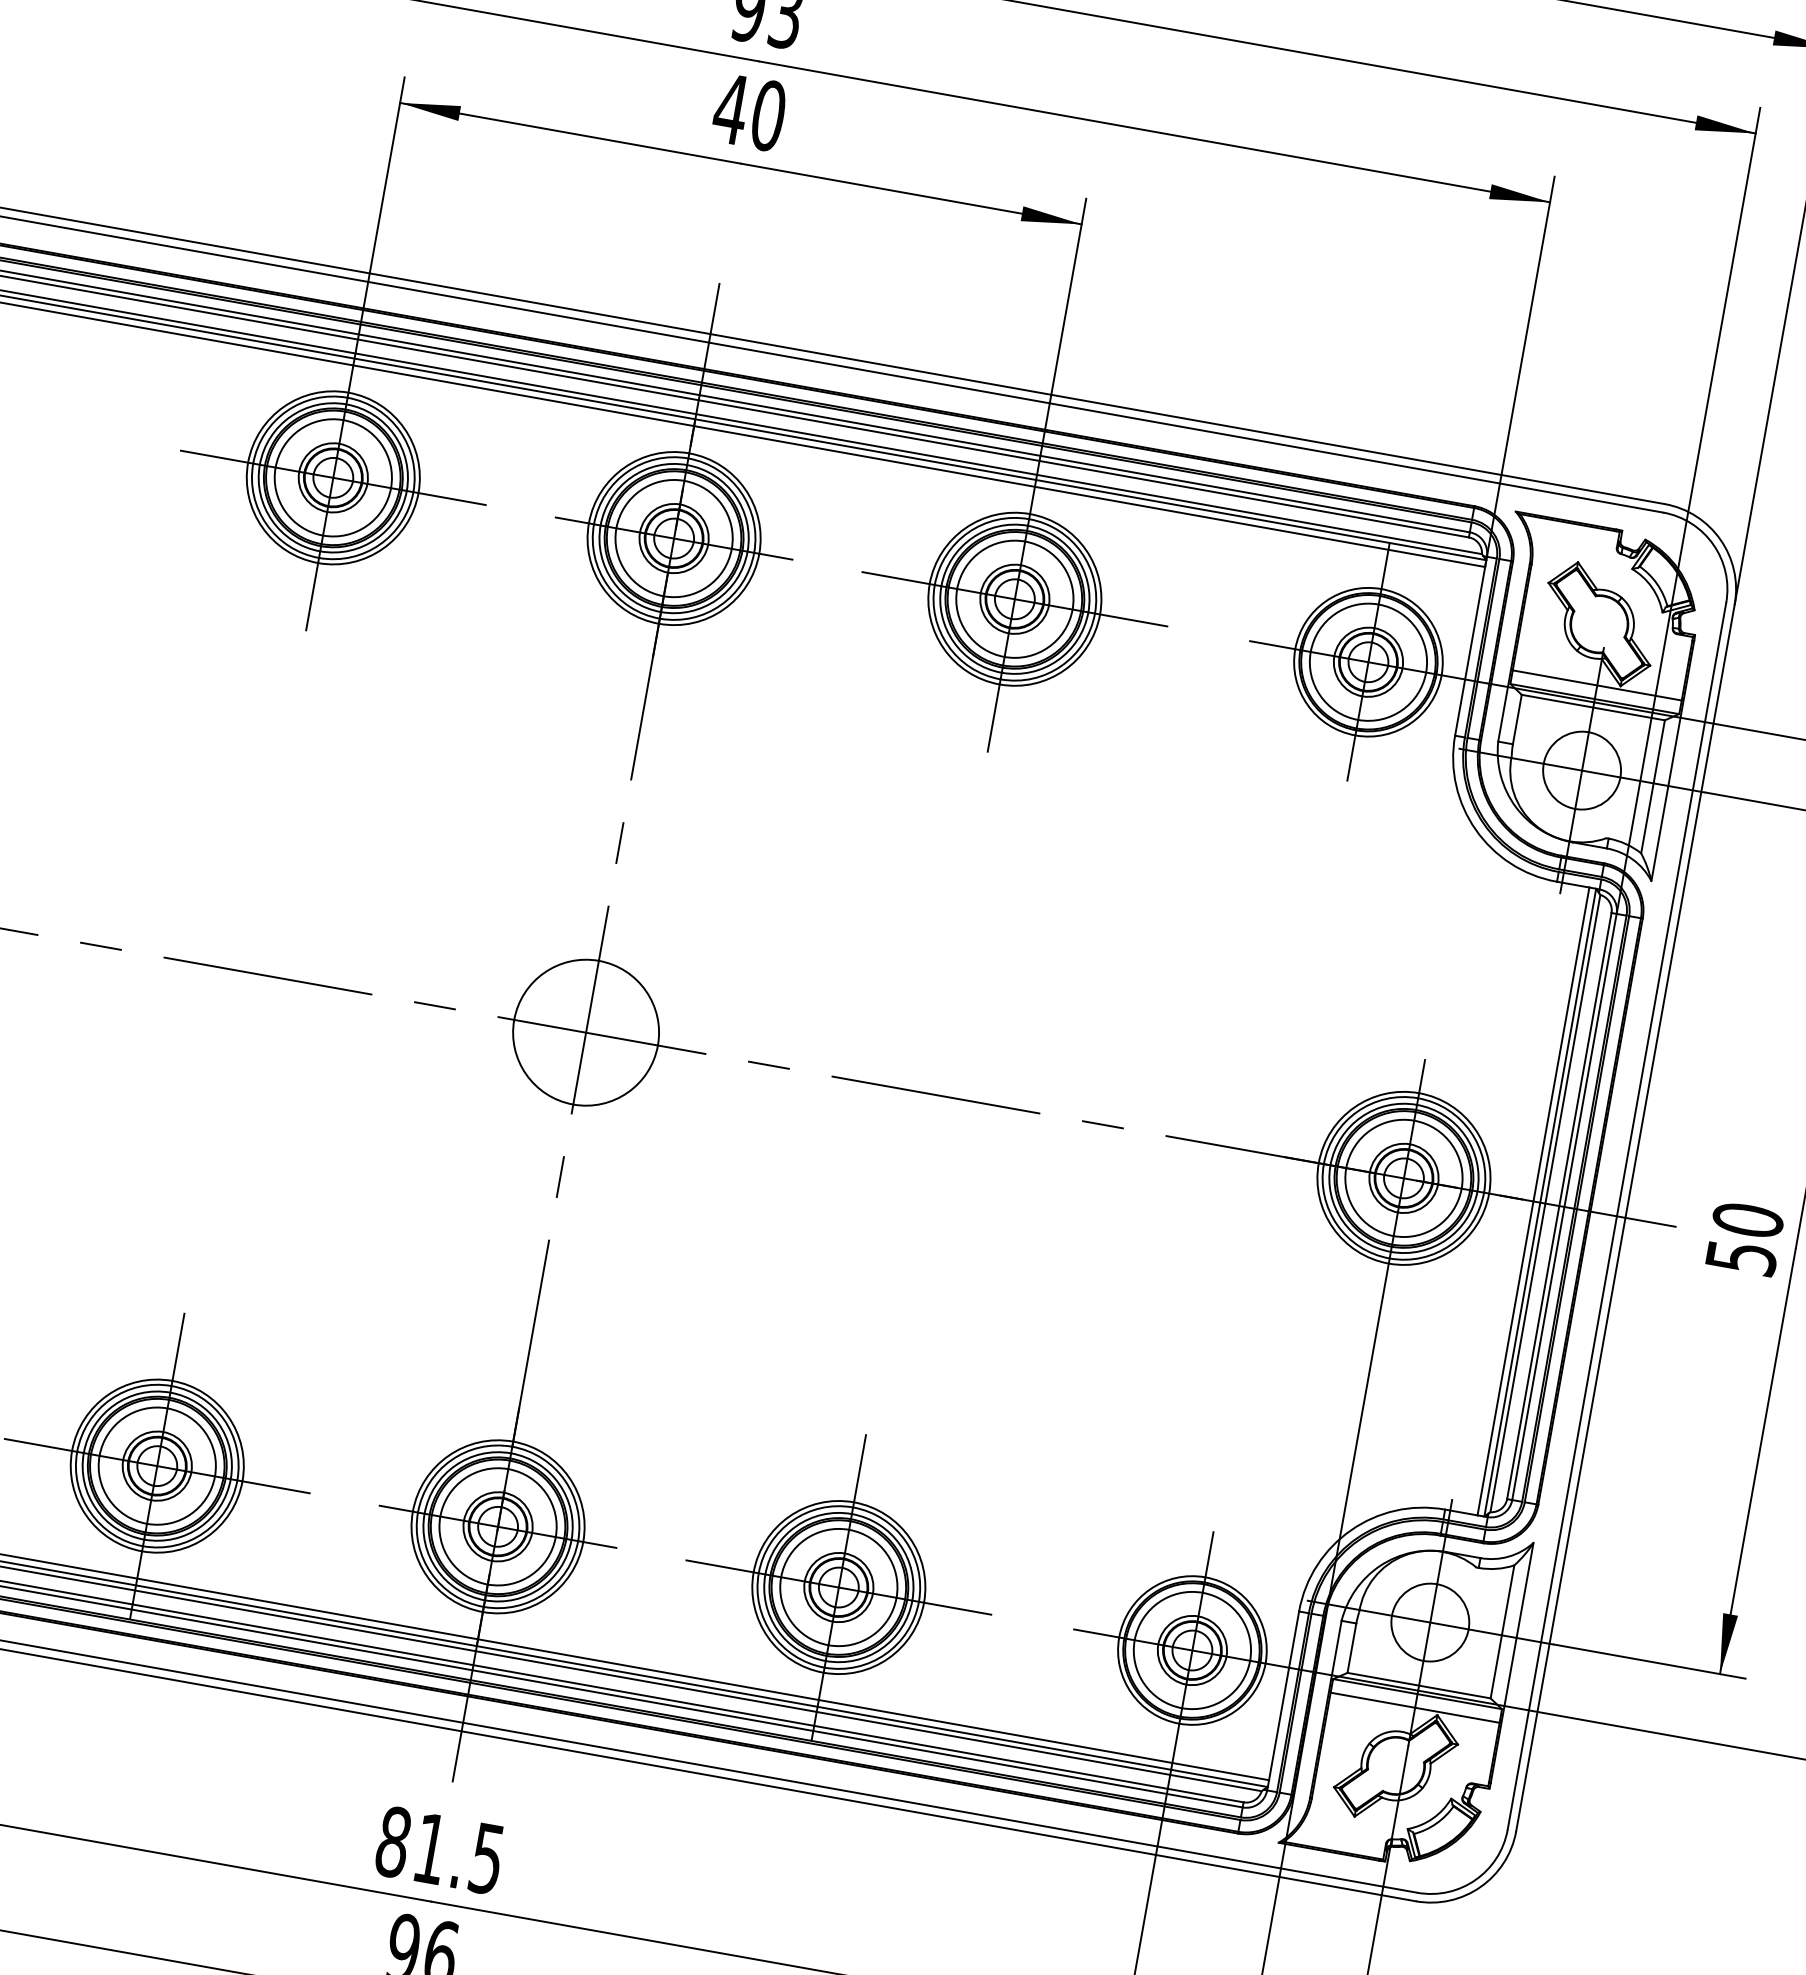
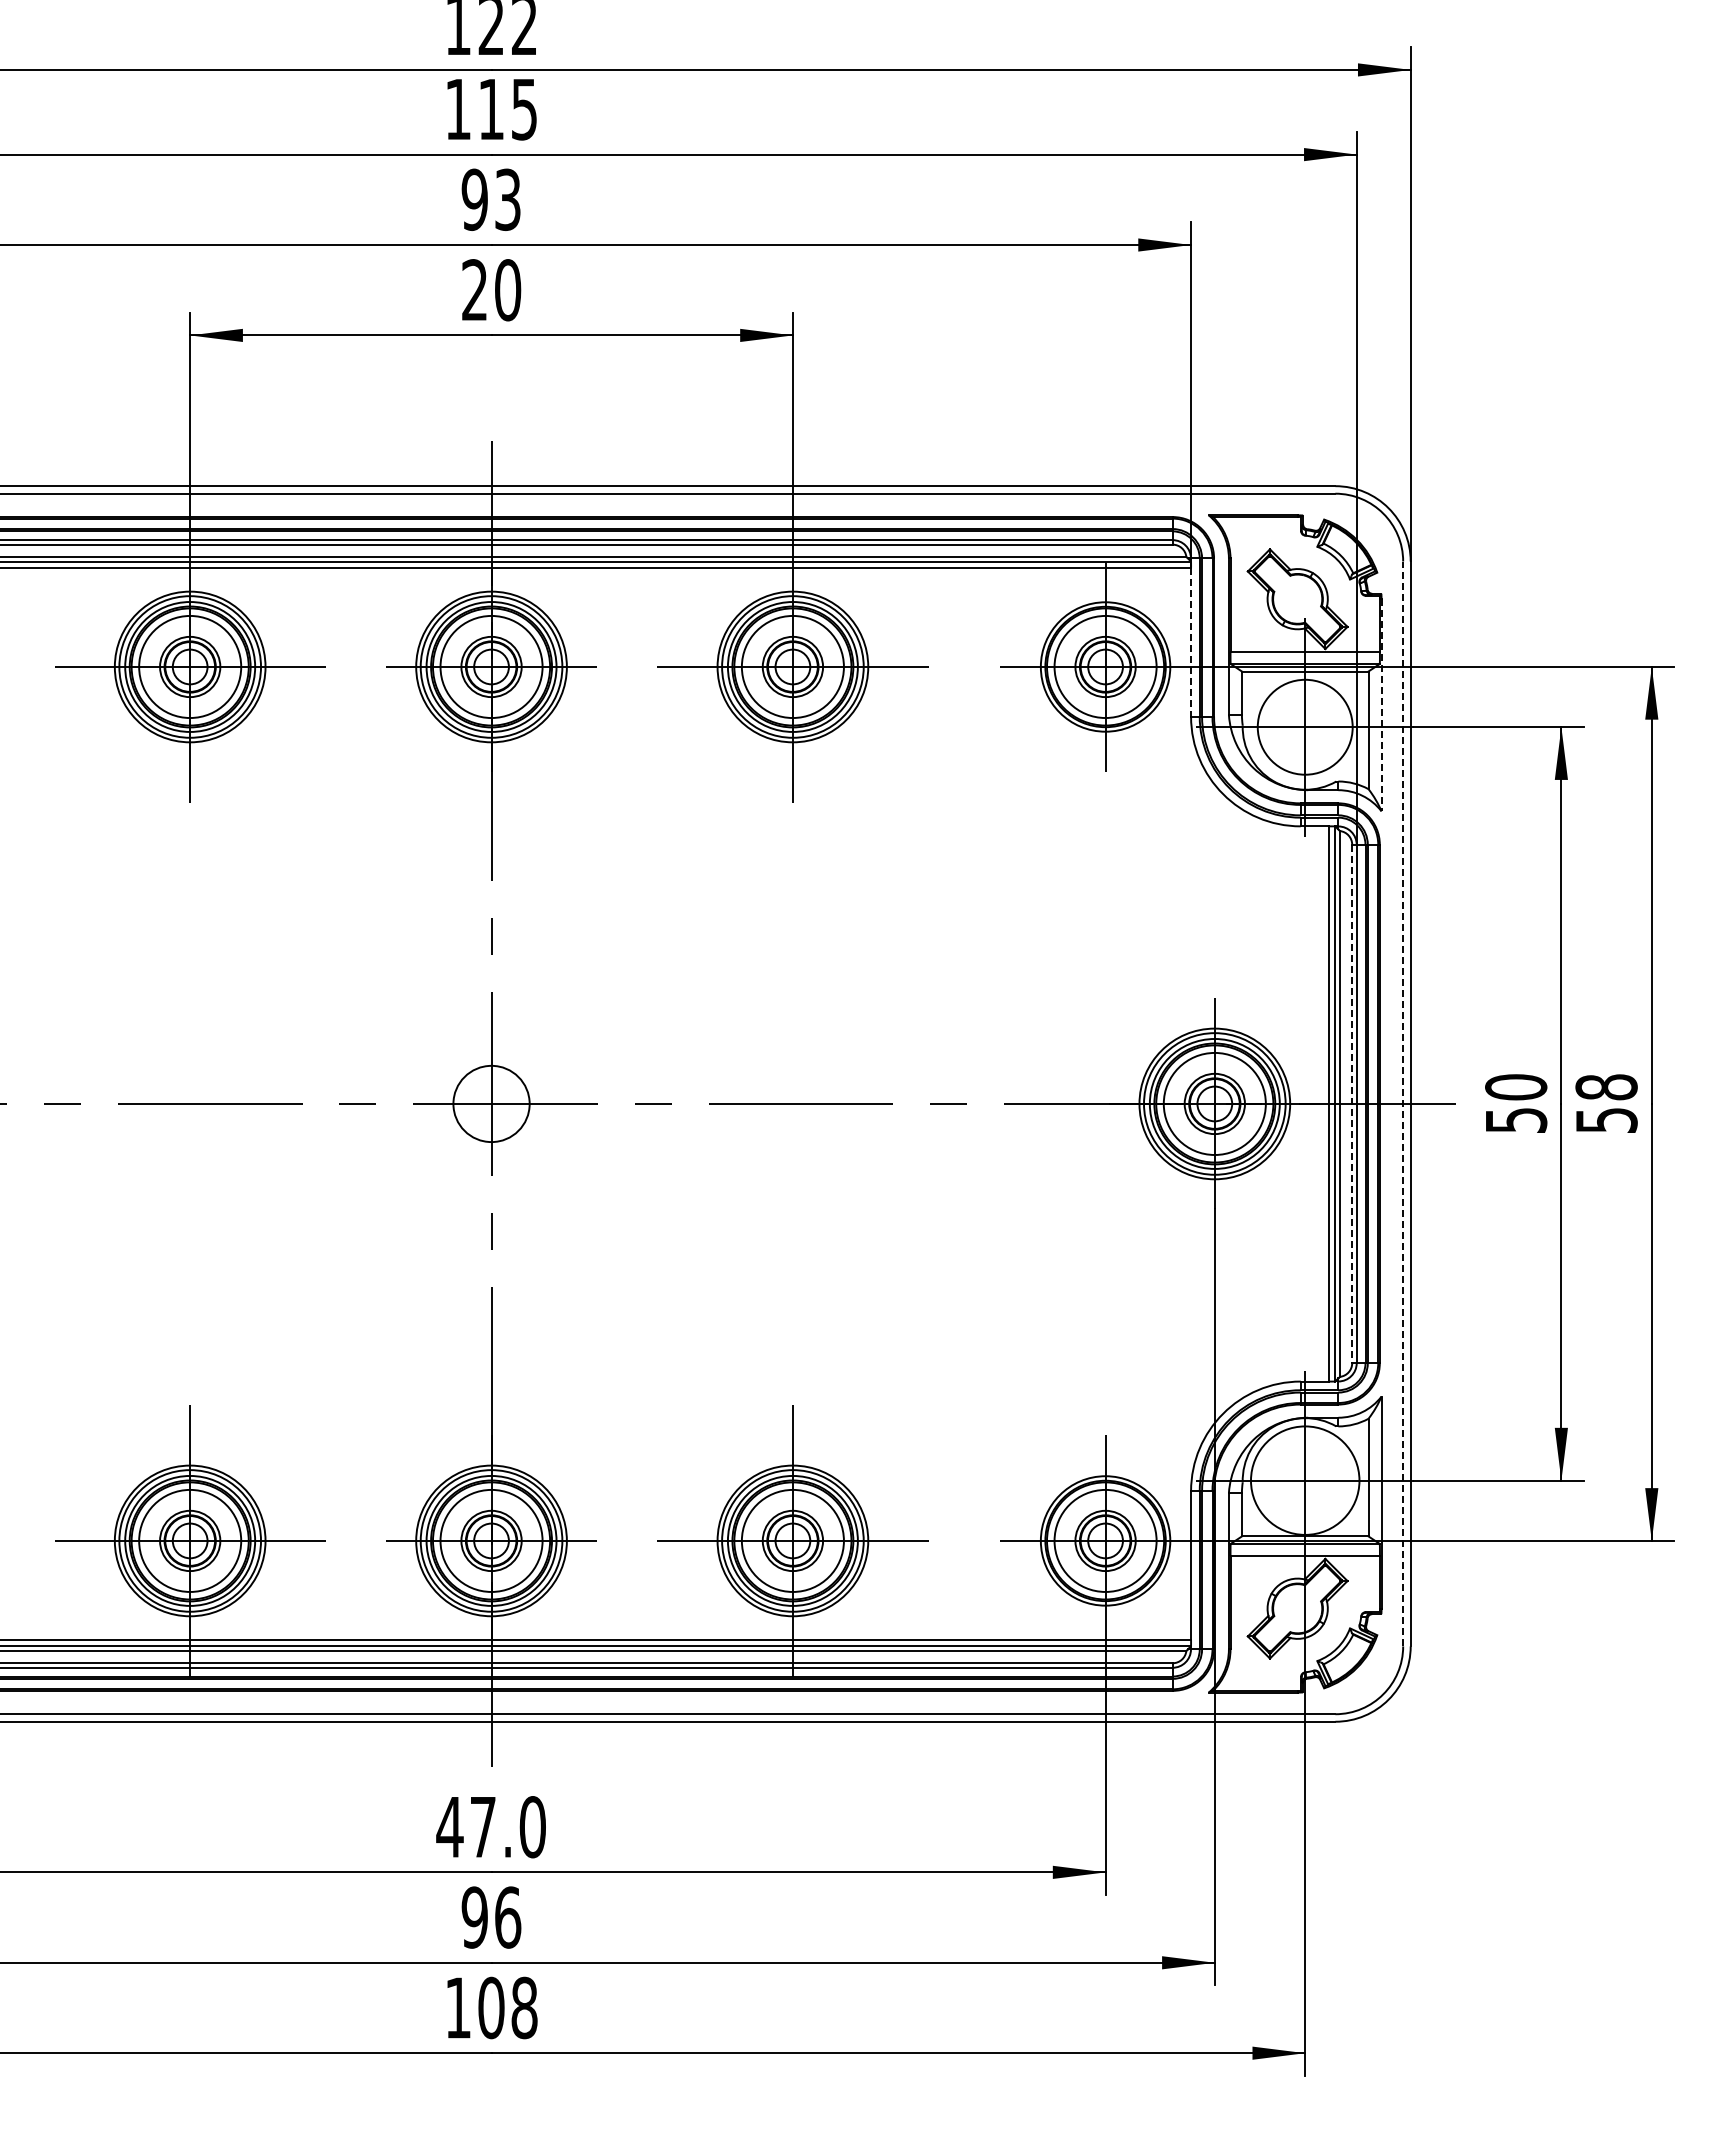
text: (730, 108) -> (474, 289), 40 -> 20
line: (1470, 651) -> (1191, 642), solid -> dashed
line: (1672, 761) -> (1381, 705), solid -> dashed
circle: (1582, 770) -> (1305, 727), size x1.4
circle: (586, 1032) -> (491, 1103), size x0.6
line: (1559, 1206) -> (1352, 1104), solid -> dashed
line: (1617, 1215) -> (1403, 1103), solid -> dashed
circle: (1430, 1622) -> (1305, 1480), size x1.6
text: (439, 1850) -> (490, 1827), 81.5 -> 47.0

